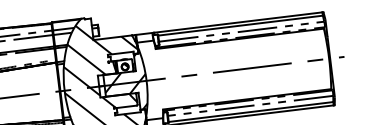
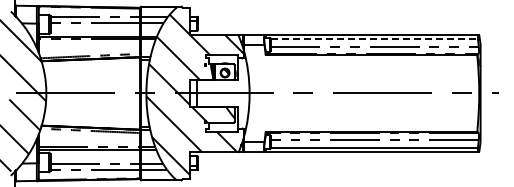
line: (240, 25) -> (374, 39), solid -> dashed
hatch: (124, 81) -> (222, 91), removed

